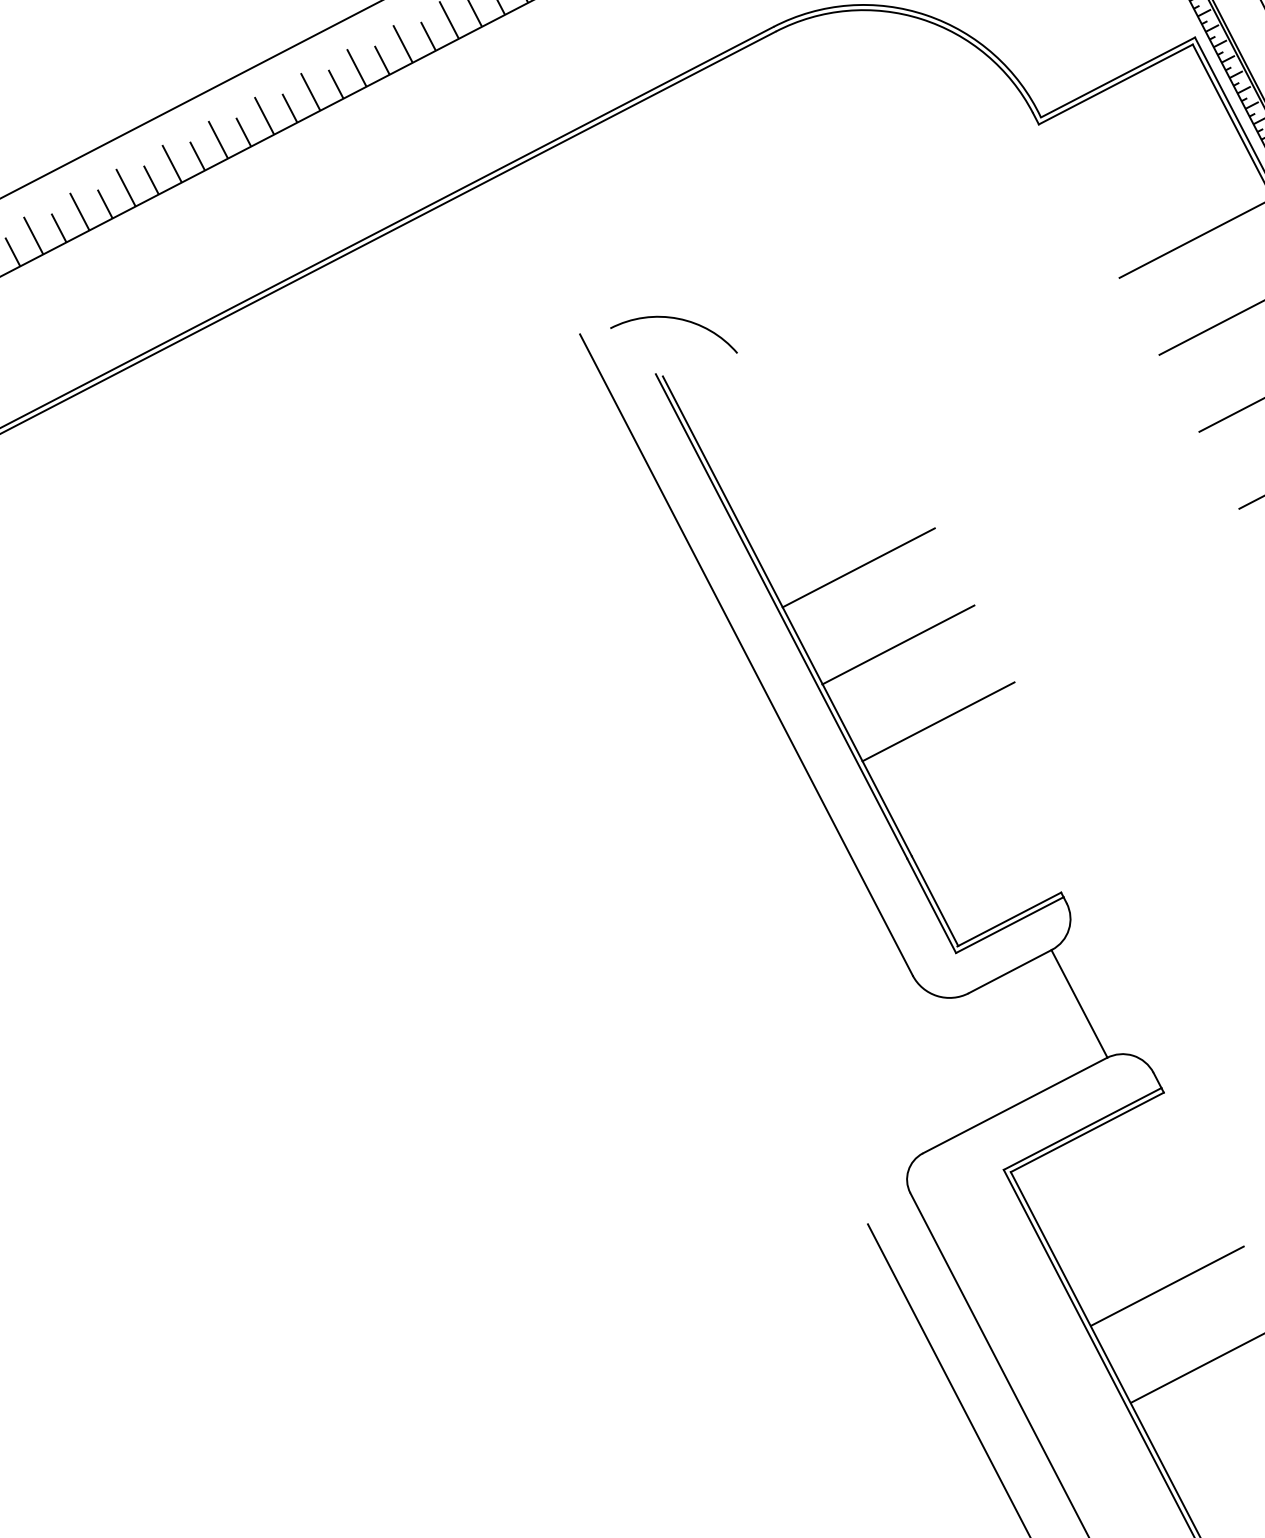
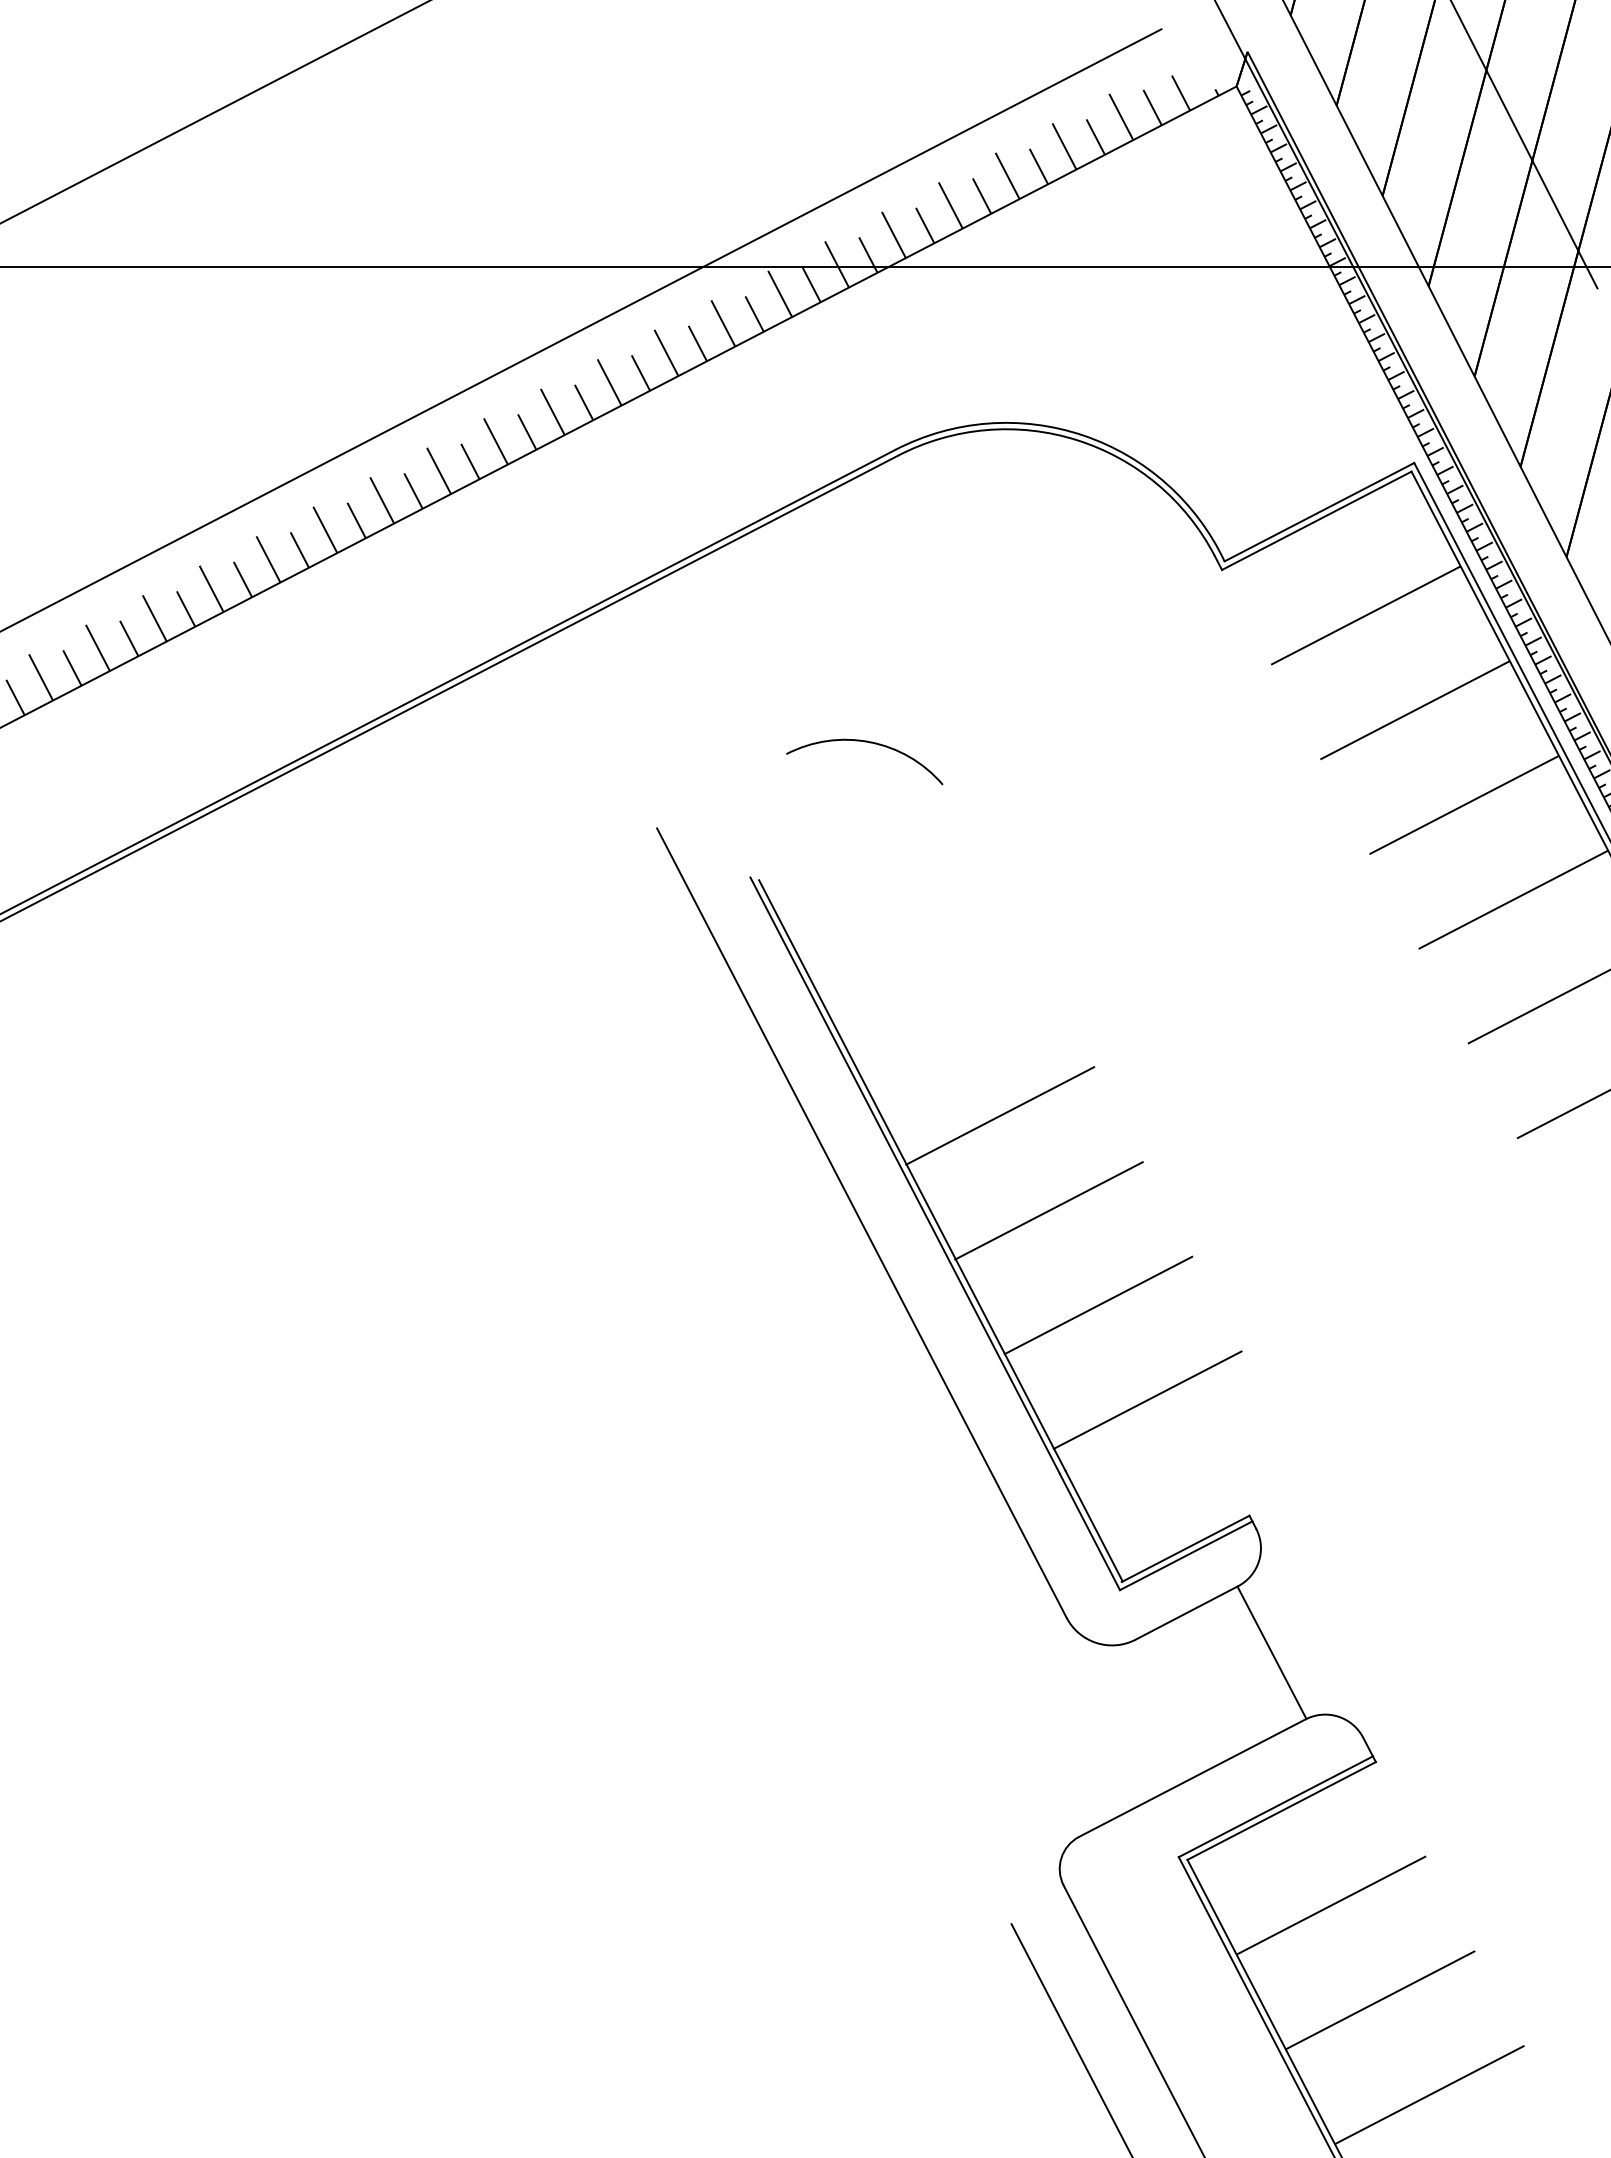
line: (1155, 161) -> (1365, 615), added
arc: (677, 319) -> (869, 743), moved
line: (978, 799) -> (1147, 1400), added
line: (1127, 1209) -> (1331, 1905), added

